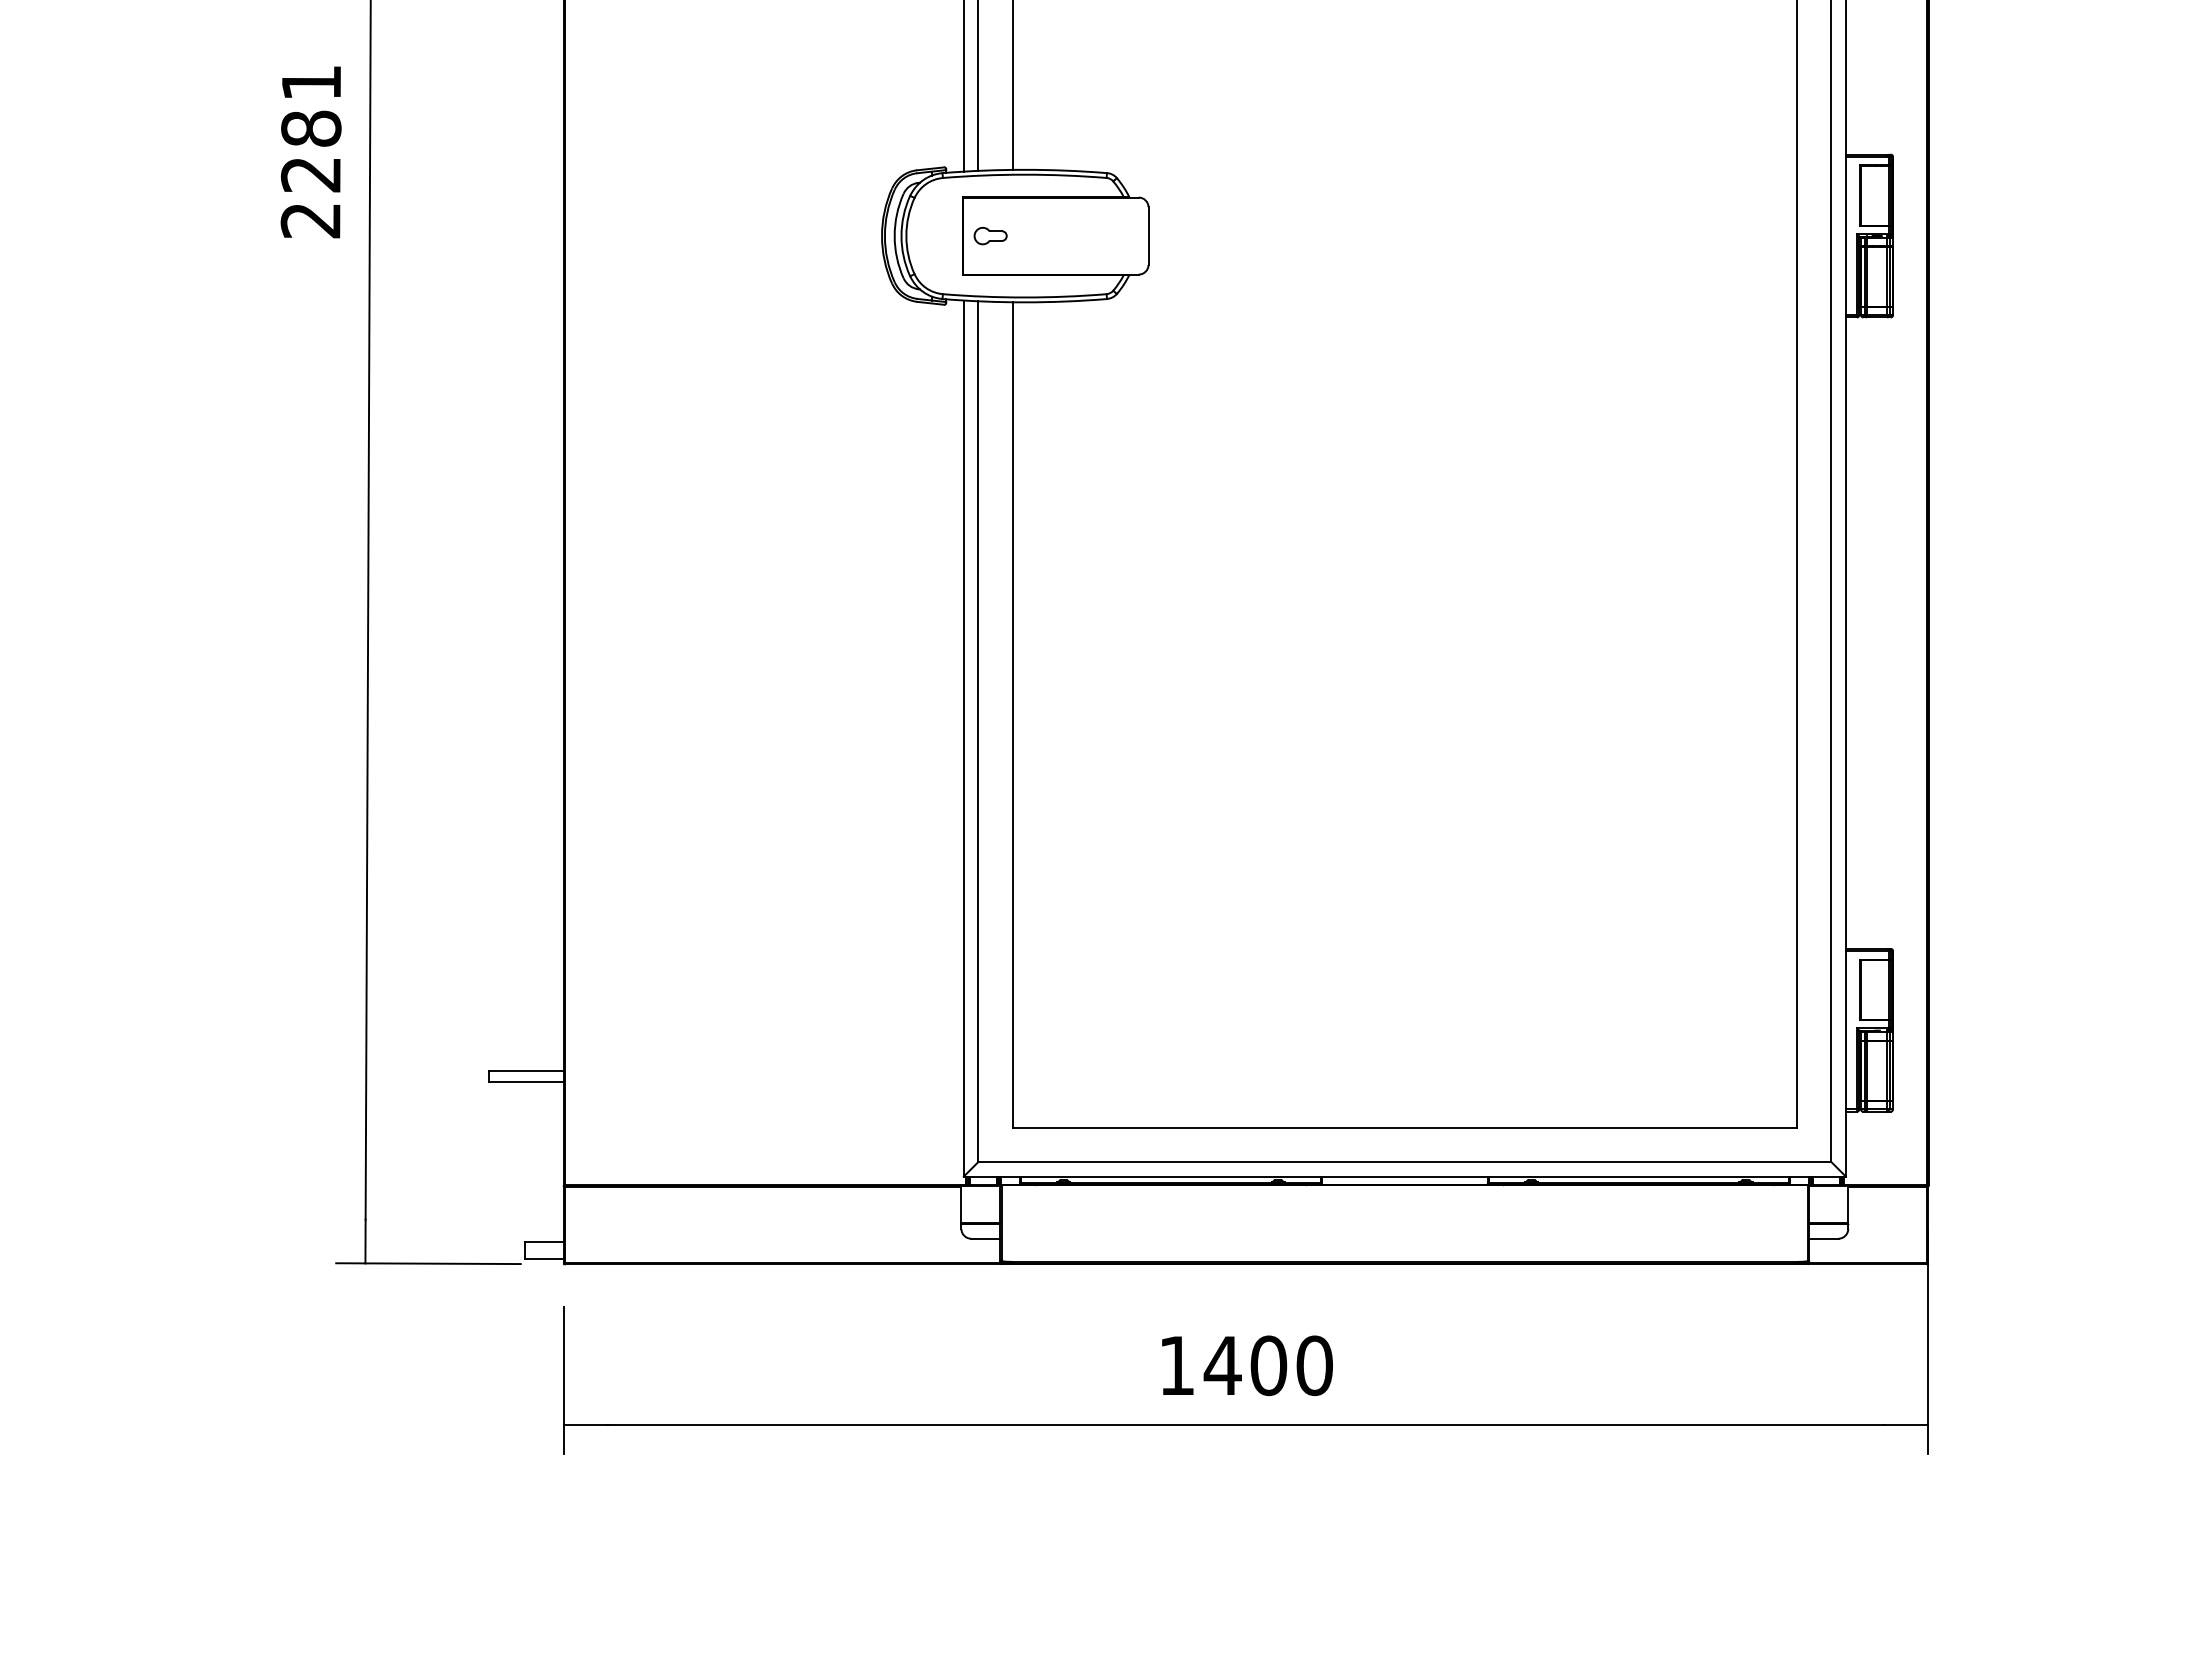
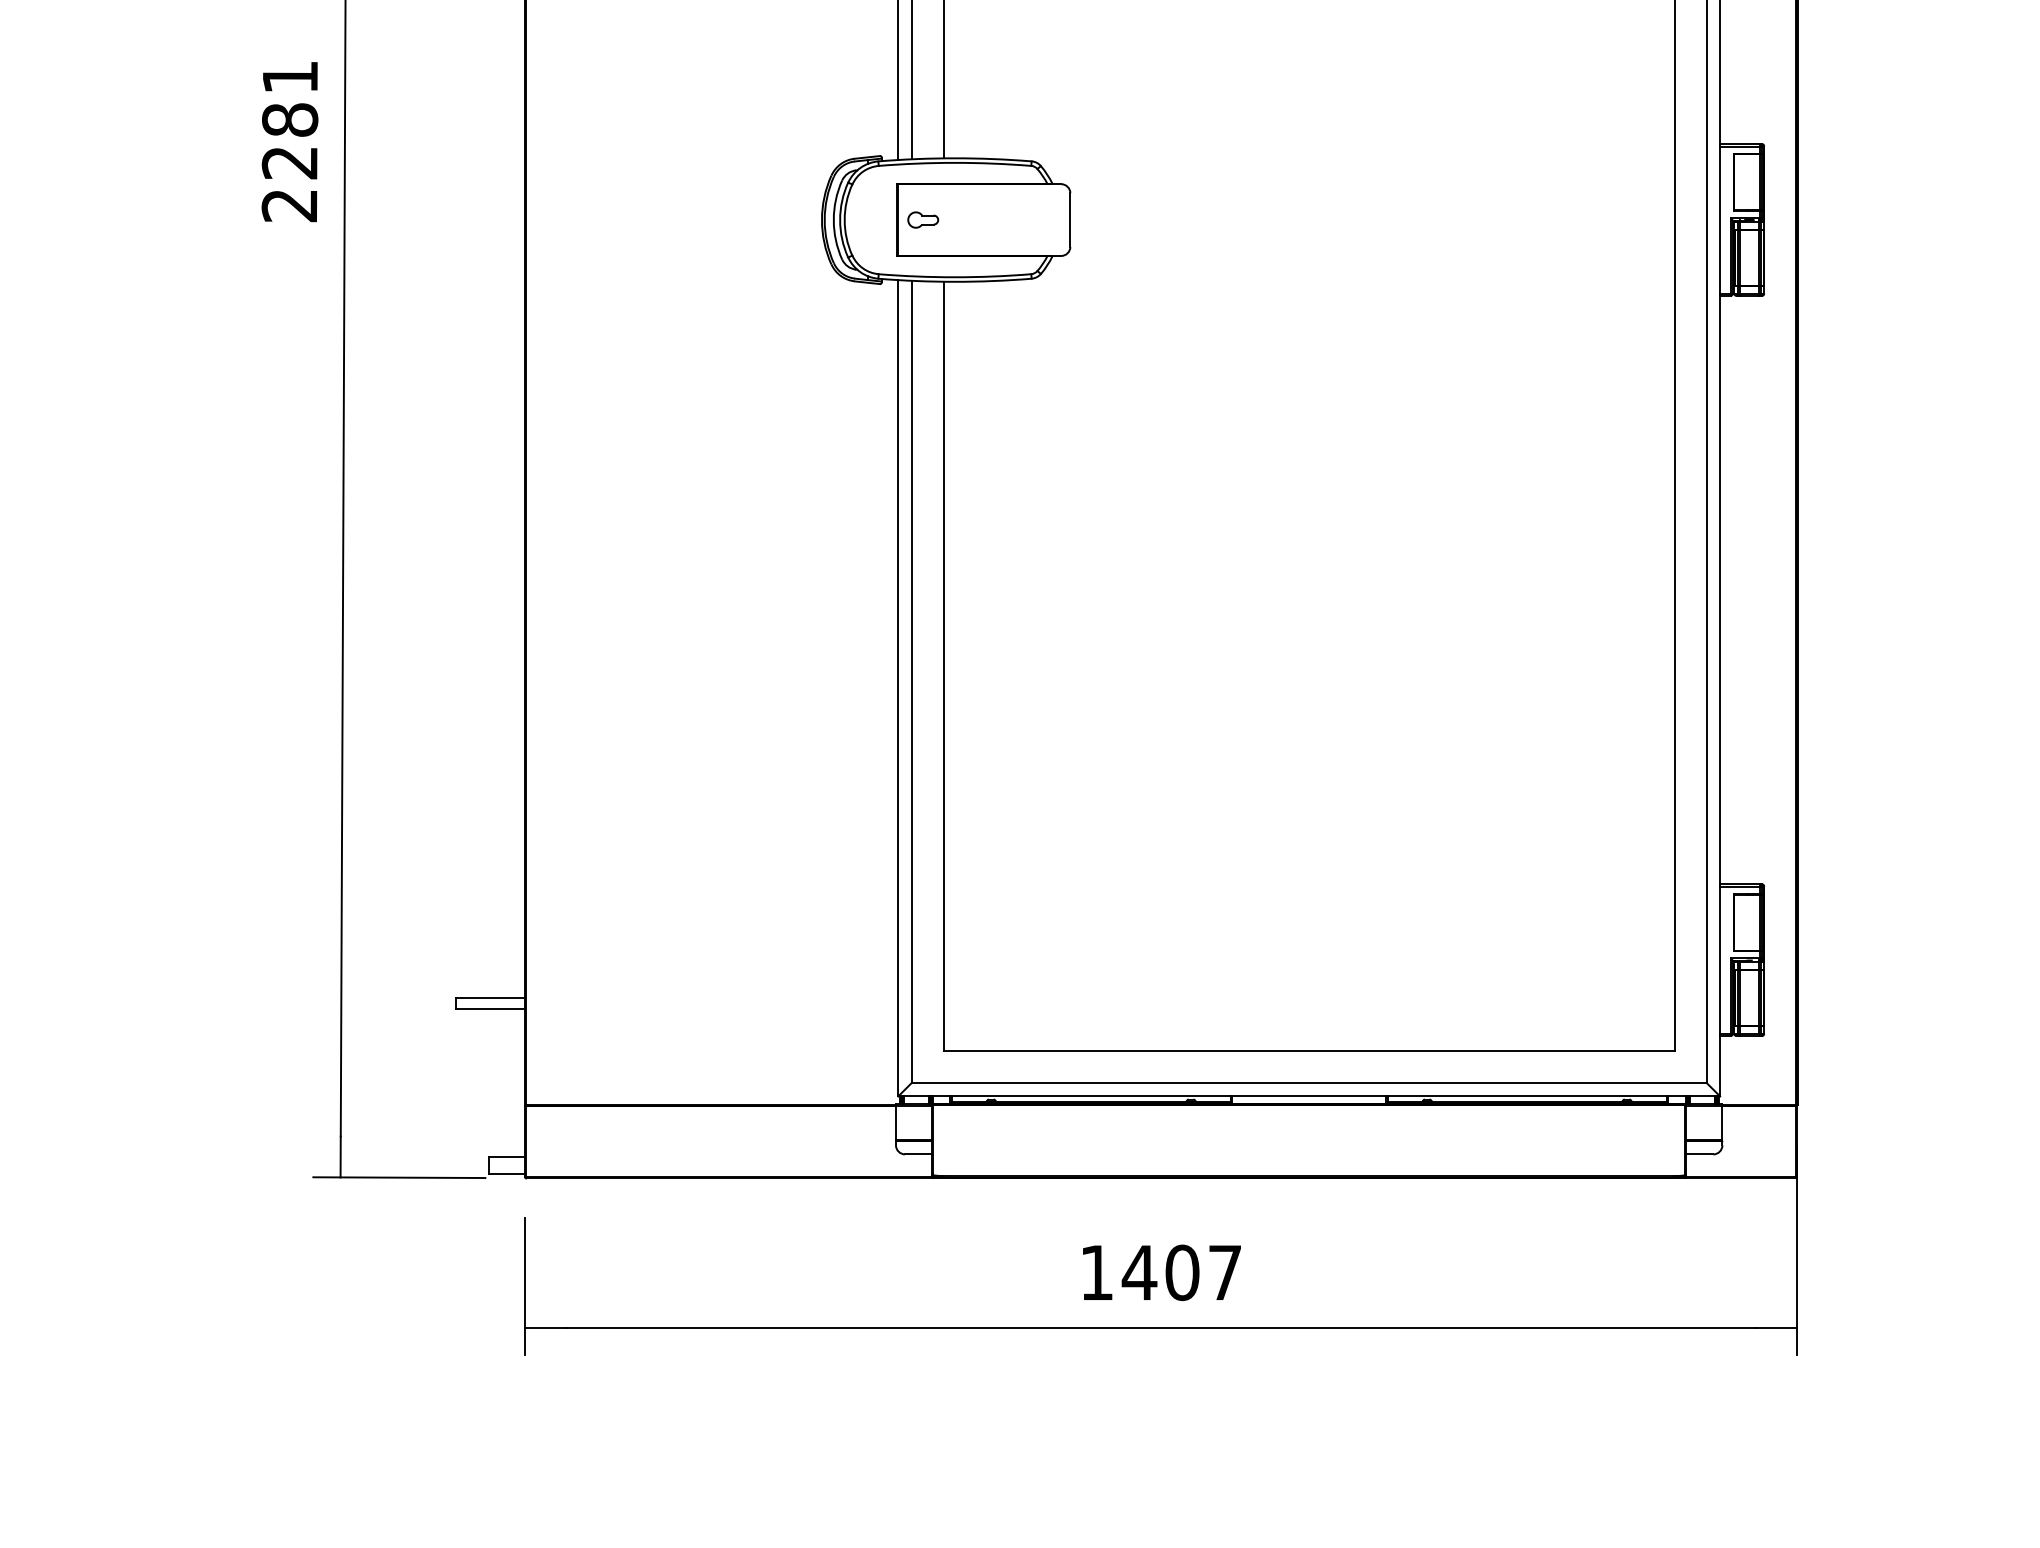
text: (1314, 1365) -> (1225, 1272), 1400 -> 1407

